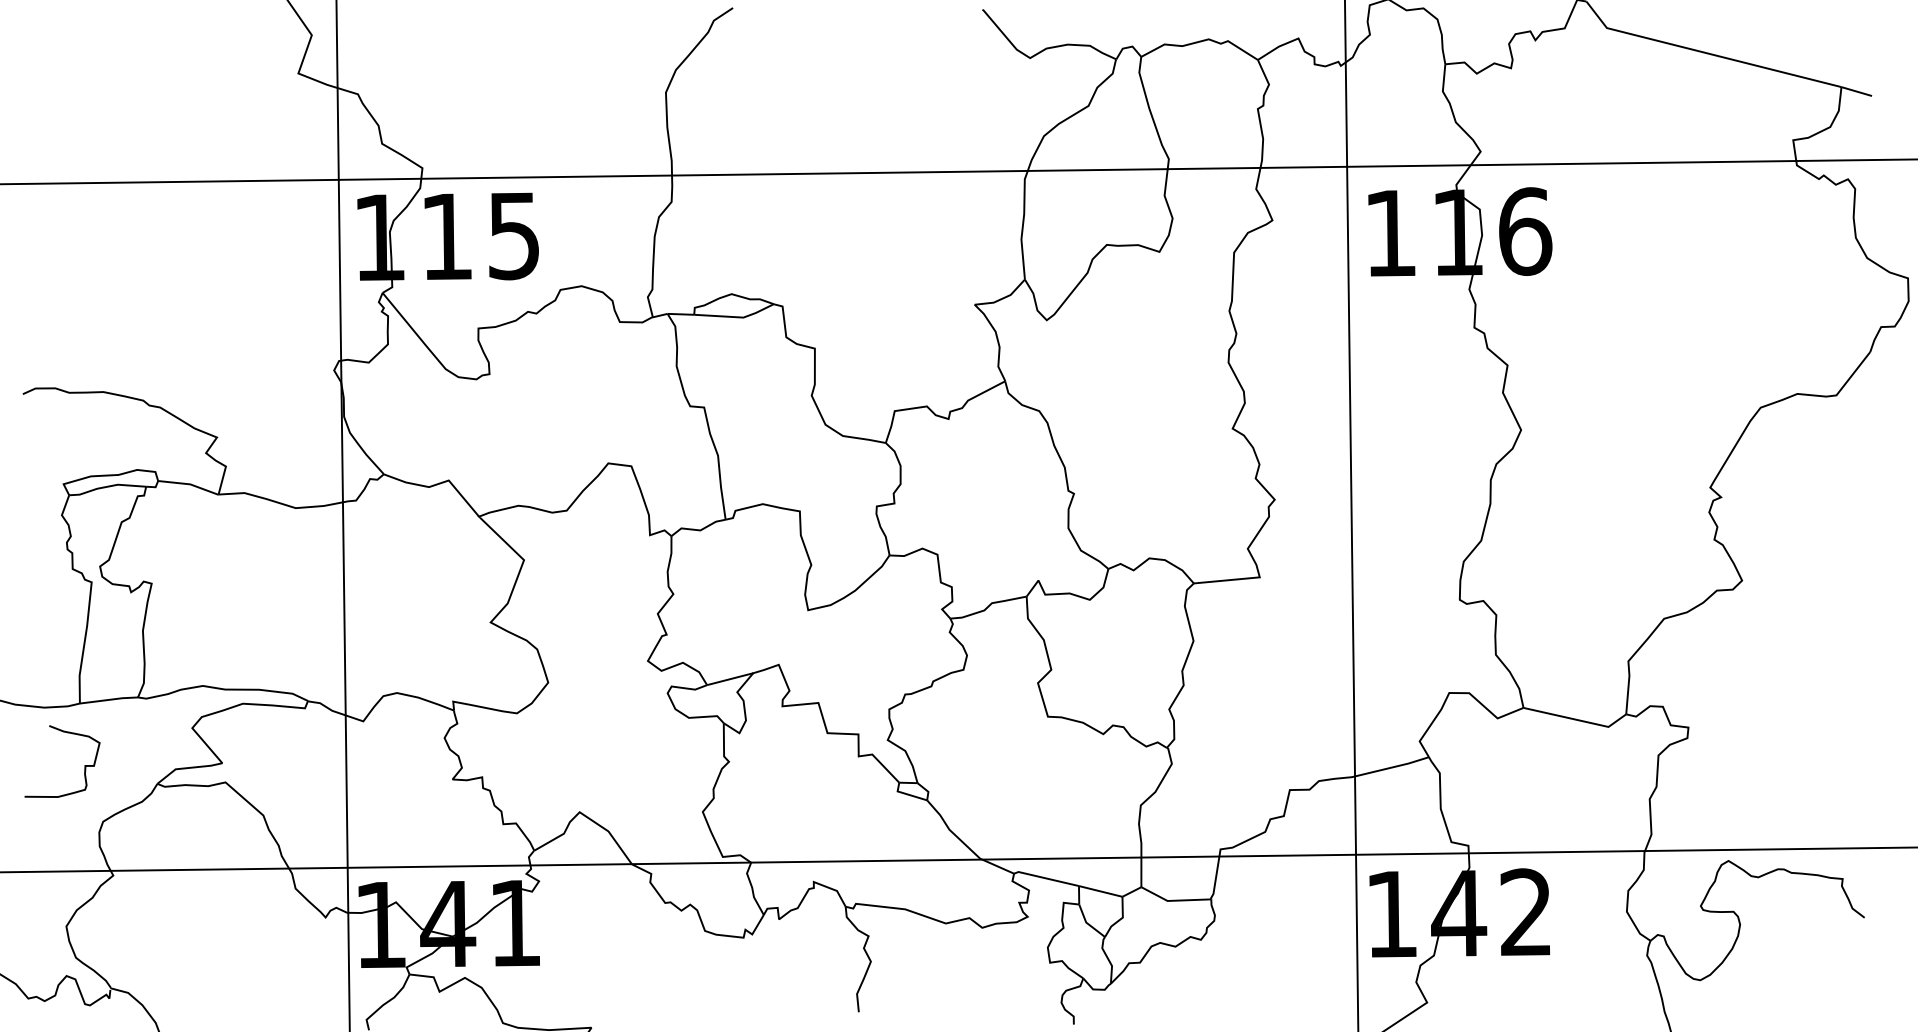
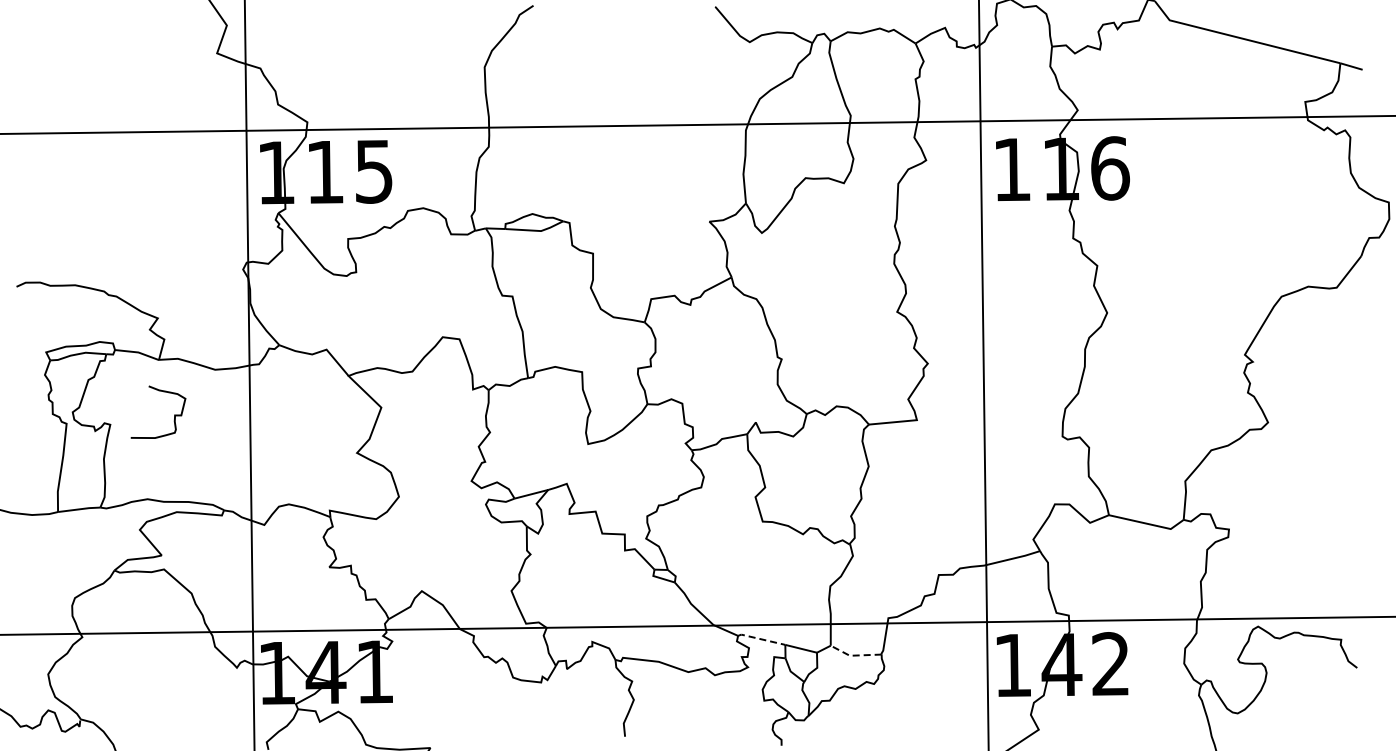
curve: (84, 764) -> (174, 414), moved
line: (1046, 878) -> (761, 639), solid -> dashed
line: (1172, 900) -> (853, 655), solid -> dashed

